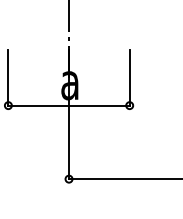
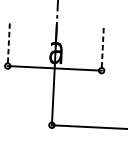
line: (8, 78) -> (8, 45), solid -> dashed
line: (129, 78) -> (102, 49), solid -> dashed

